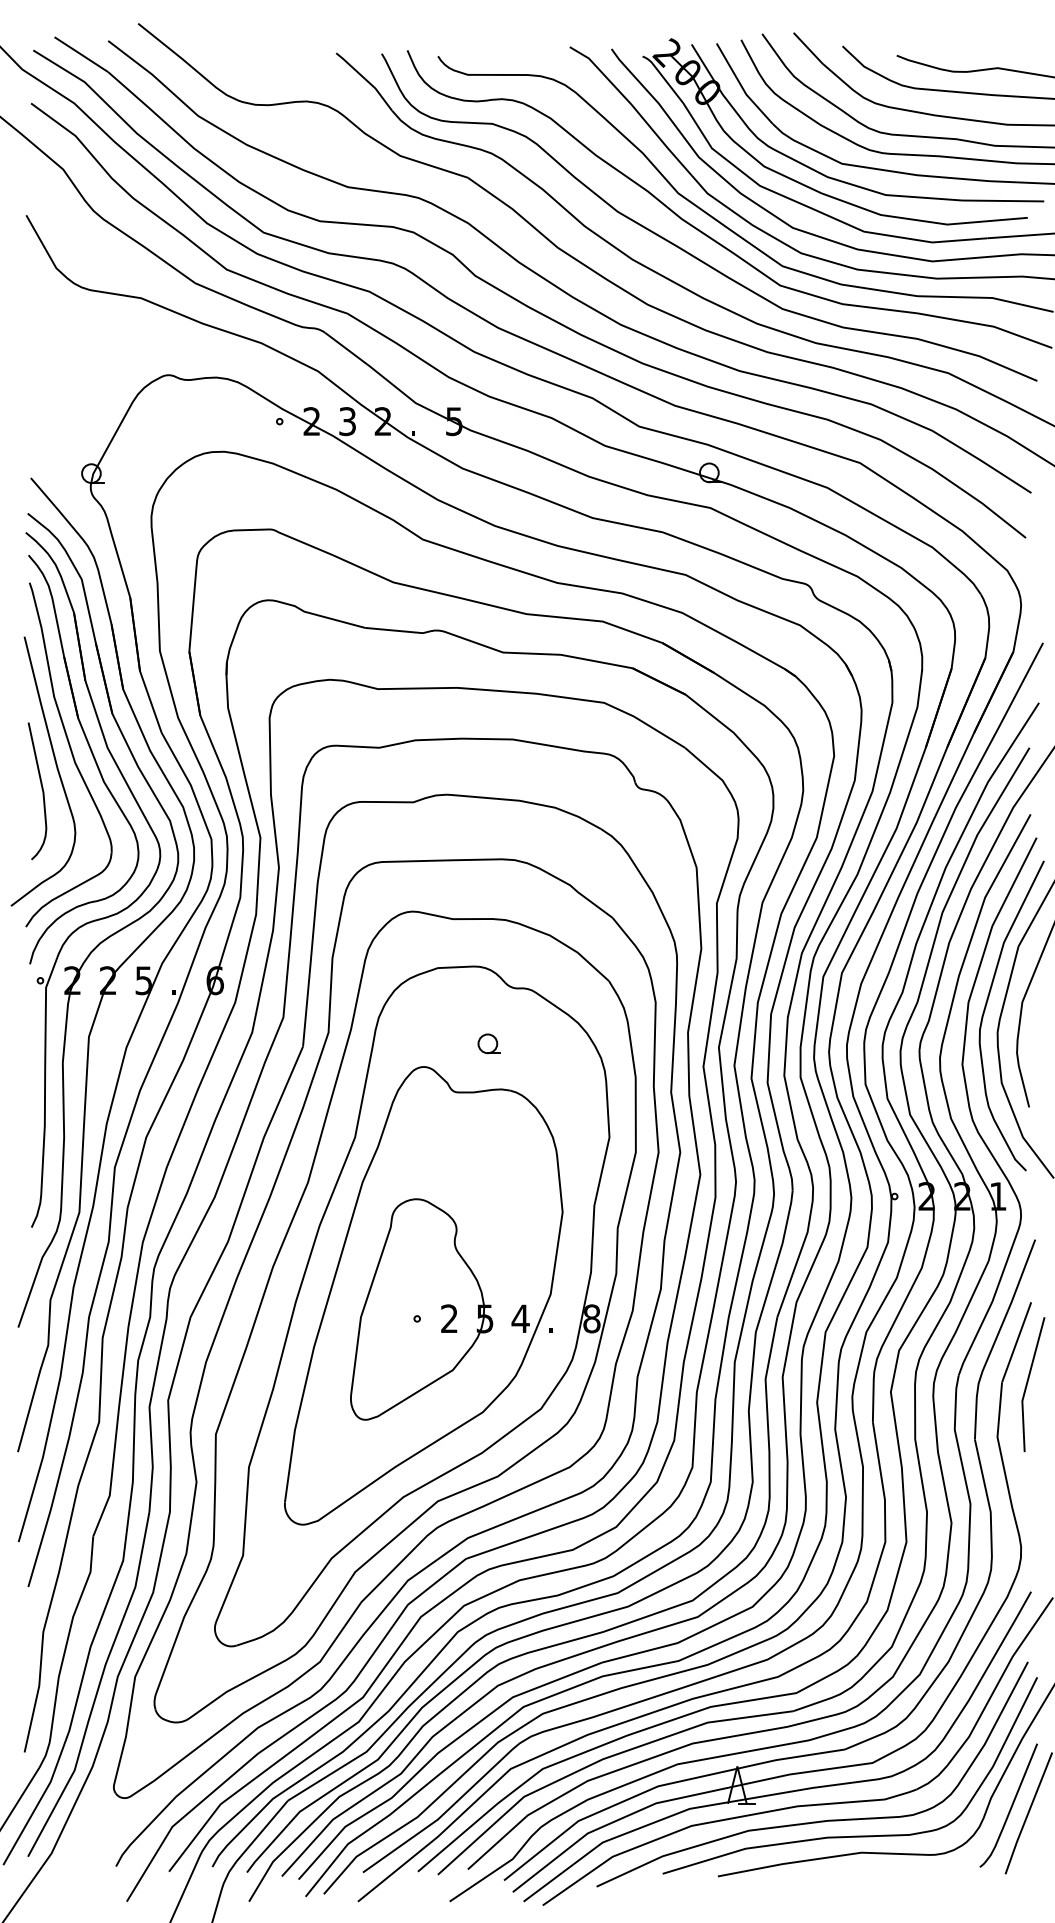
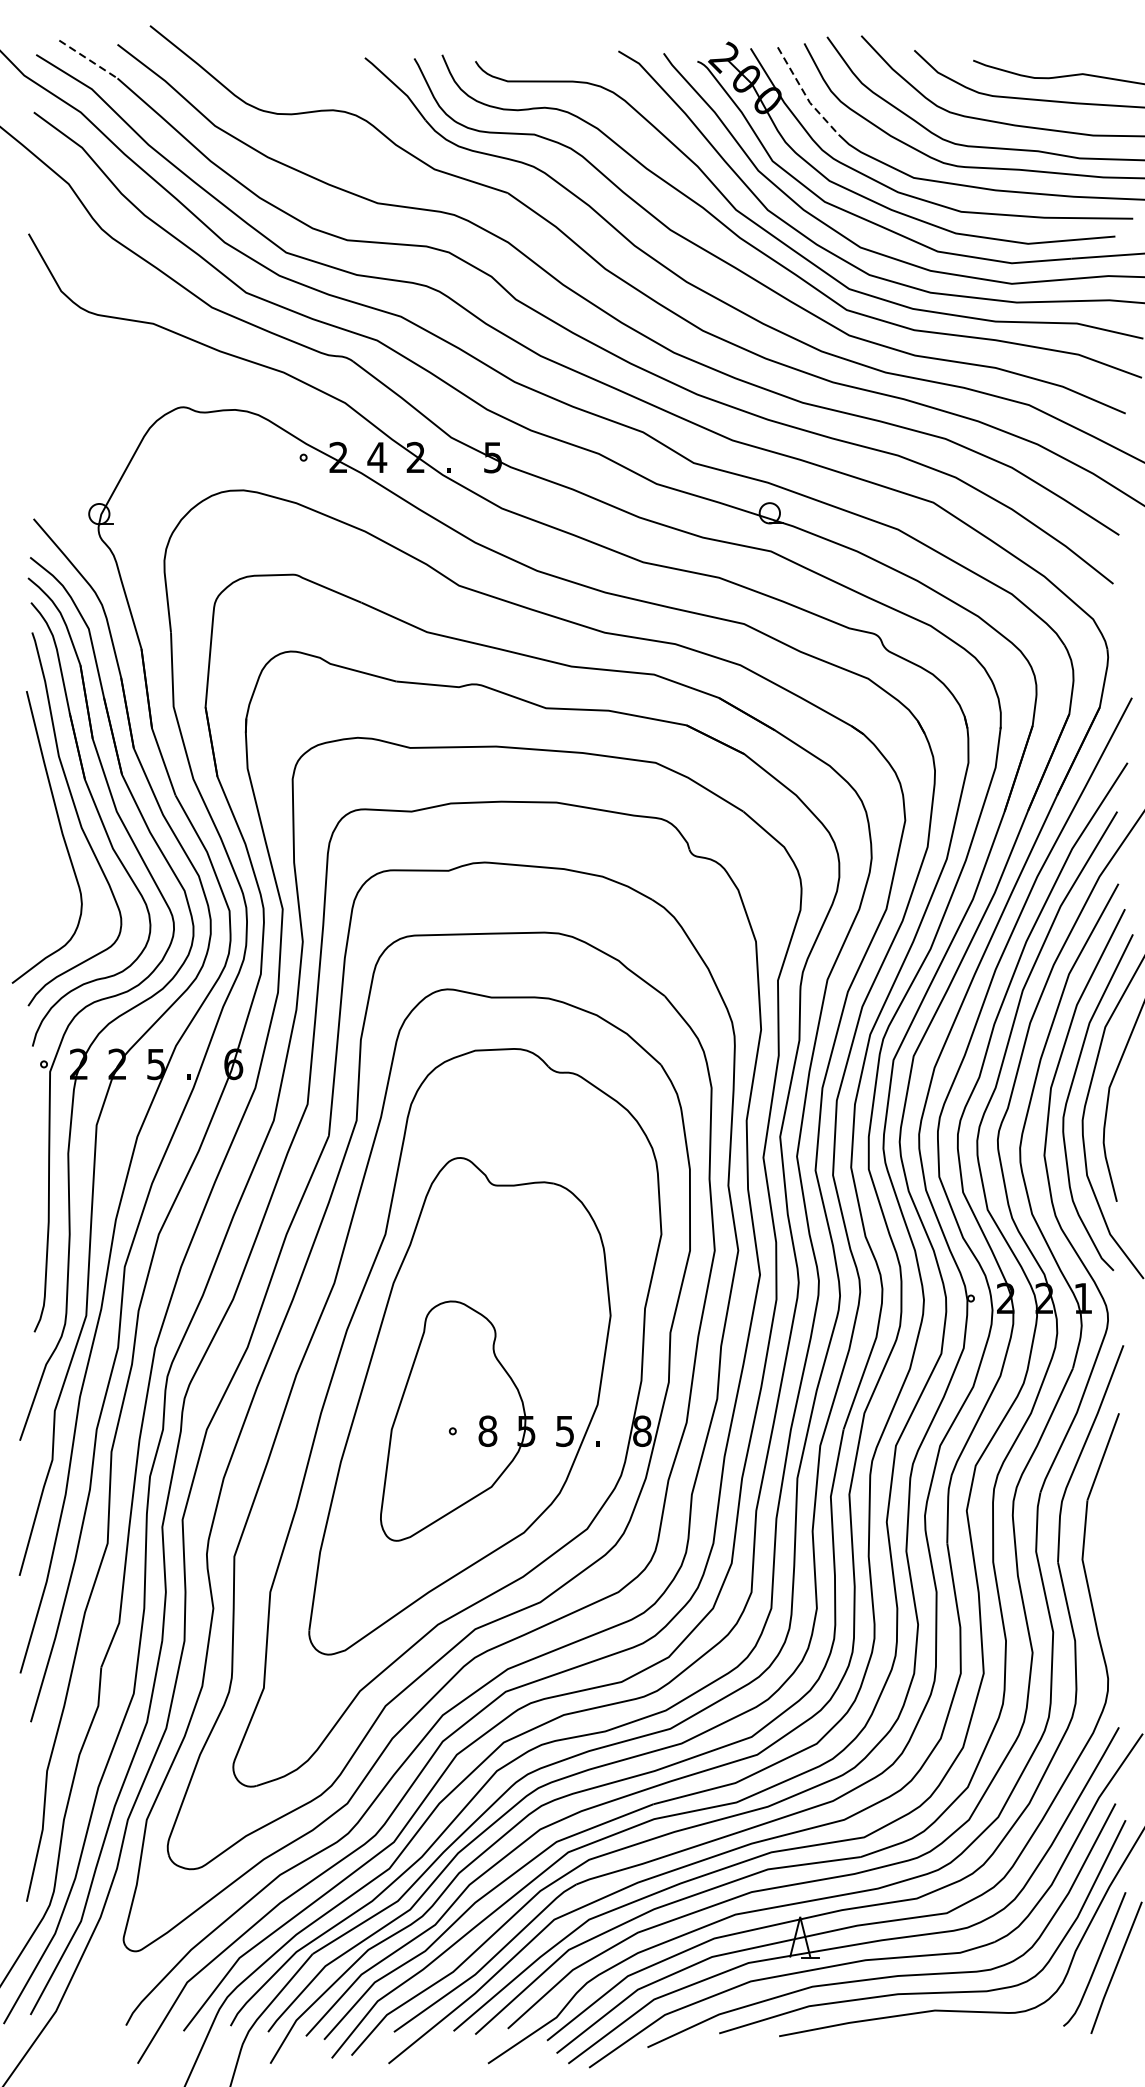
line: (81, 54) -> (88, 59), solid -> dashed
line: (741, 86) -> (804, 94), solid -> dashed
text: (347, 421) -> (377, 457), 3 -> 4
curve: (41, 789) -> (45, 856), removed
part: (488, 1043) -> (530, 1132), removed
text: (449, 1318) -> (487, 1430), 2 -> 8
text: (520, 1318) -> (564, 1430), 4 -> 5
line: (1028, 1382) -> (1116, 1500), removed

